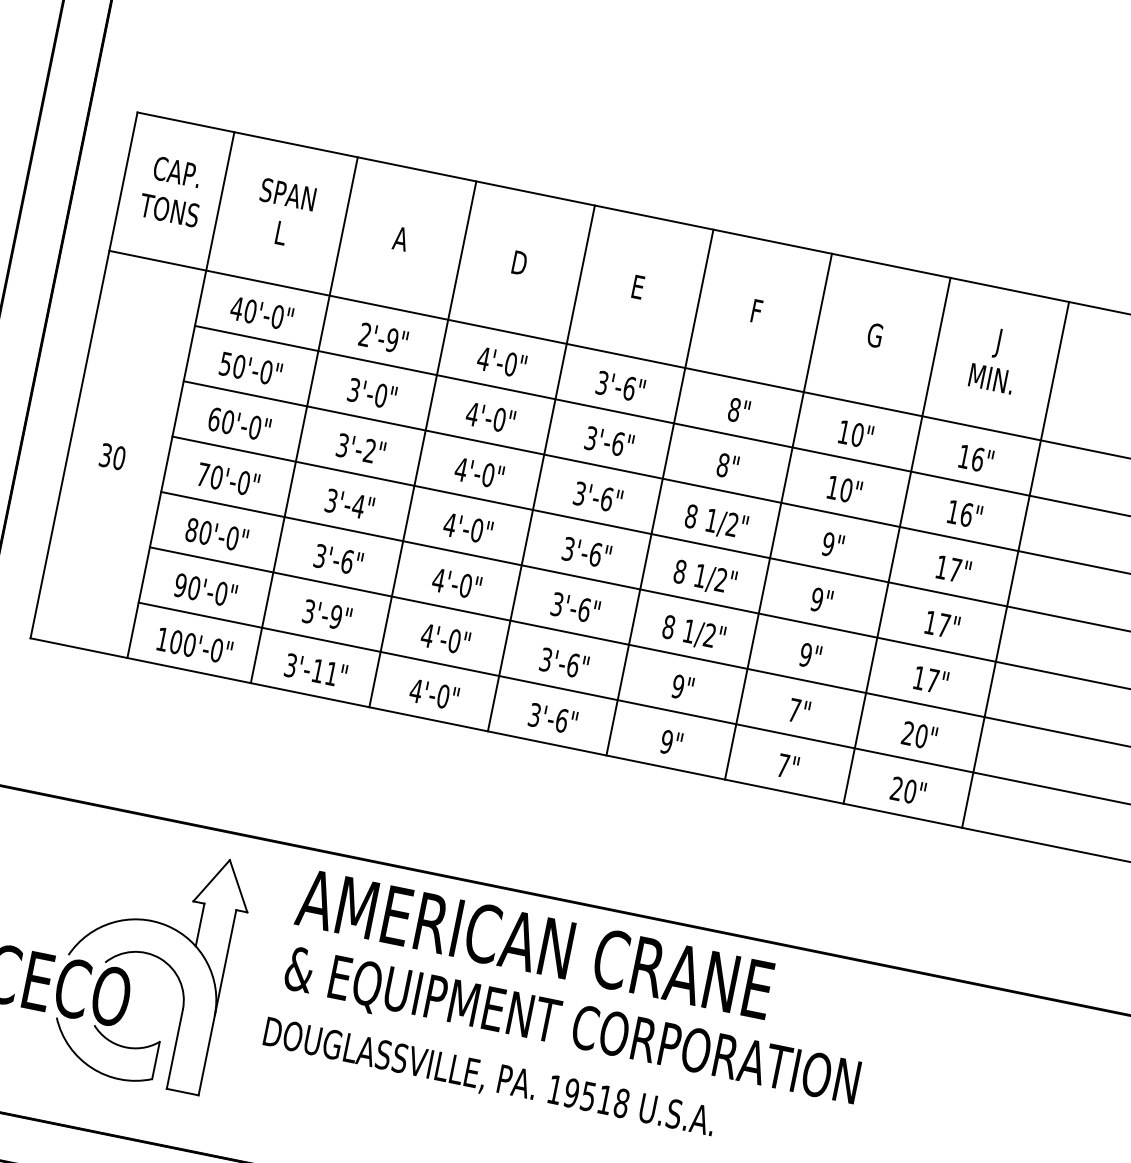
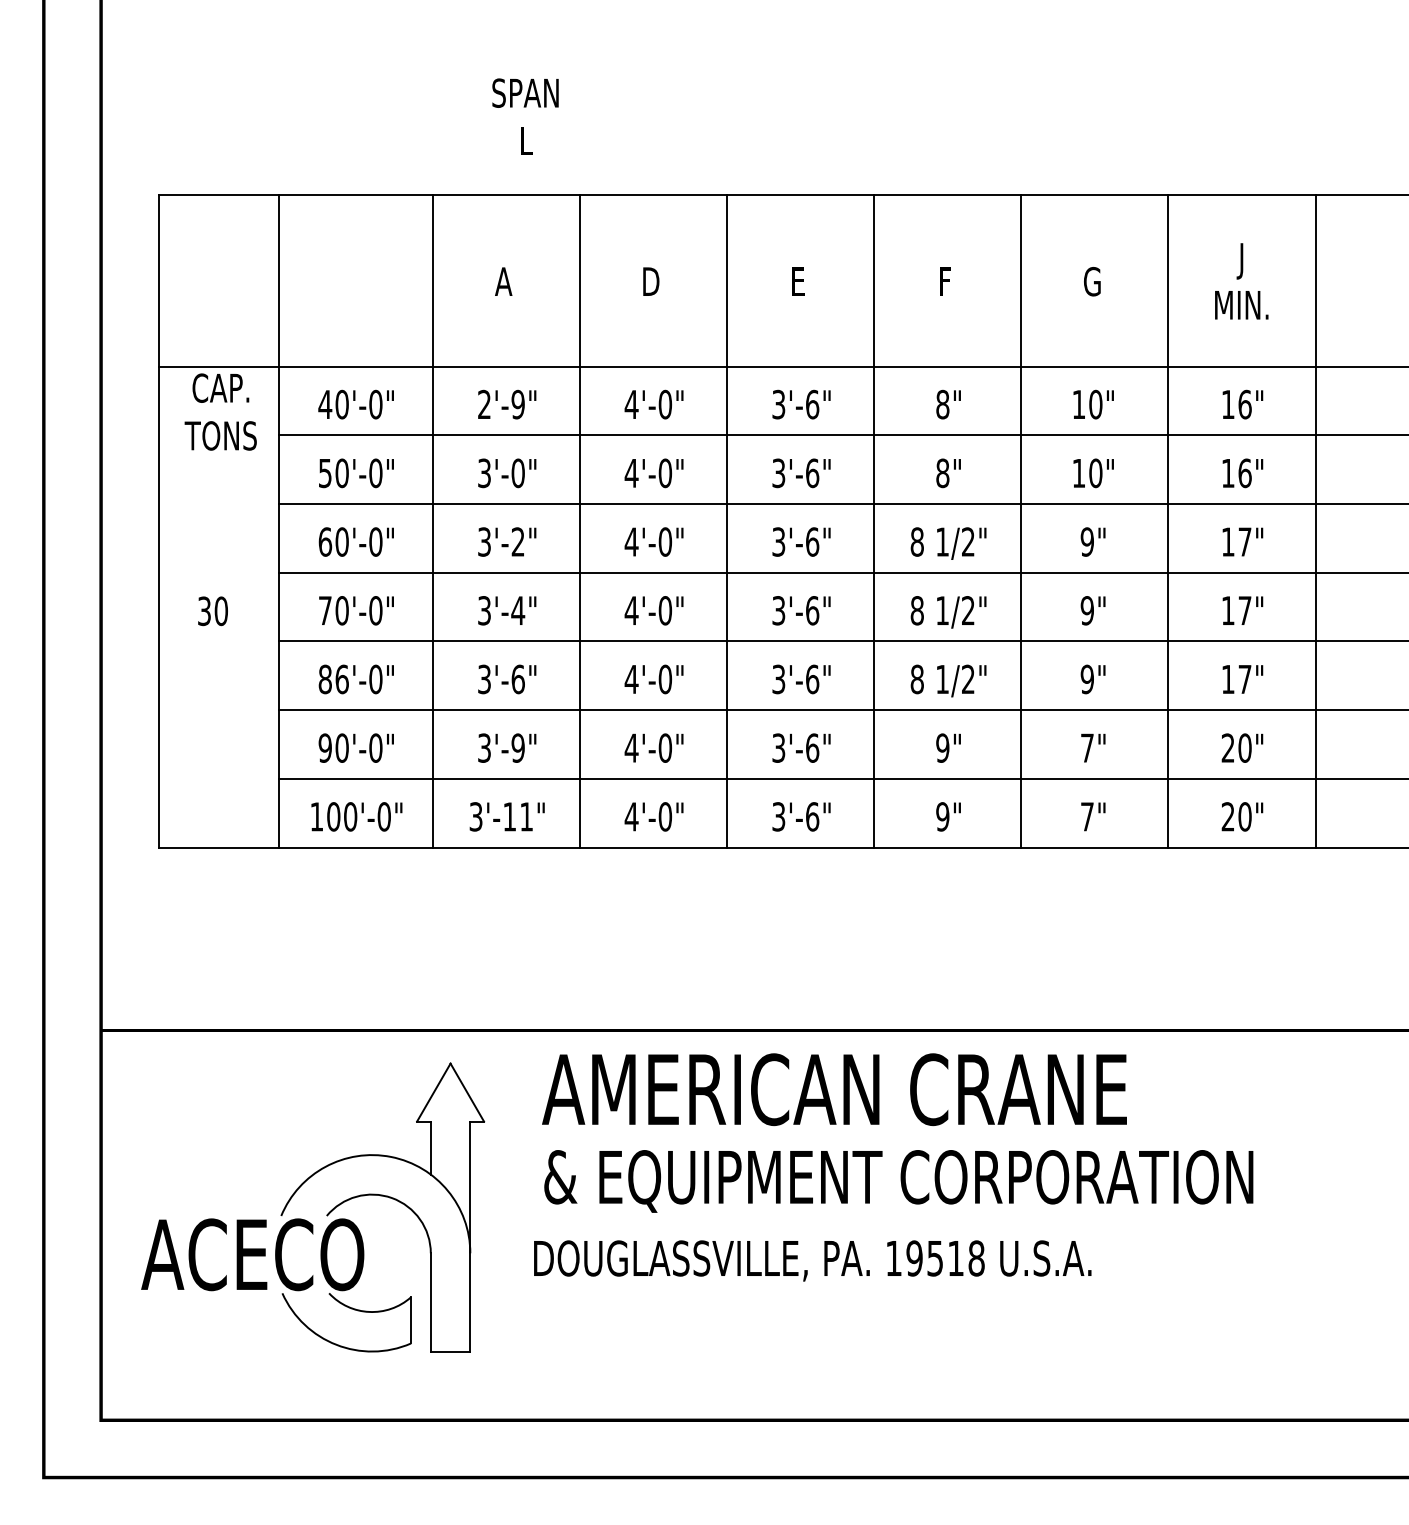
text: (173, 190) -> (220, 411), moved
text: (284, 213) -> (525, 116), moved
text: (204, 532) -> (341, 679), 80'-0" -> 86'-0"

